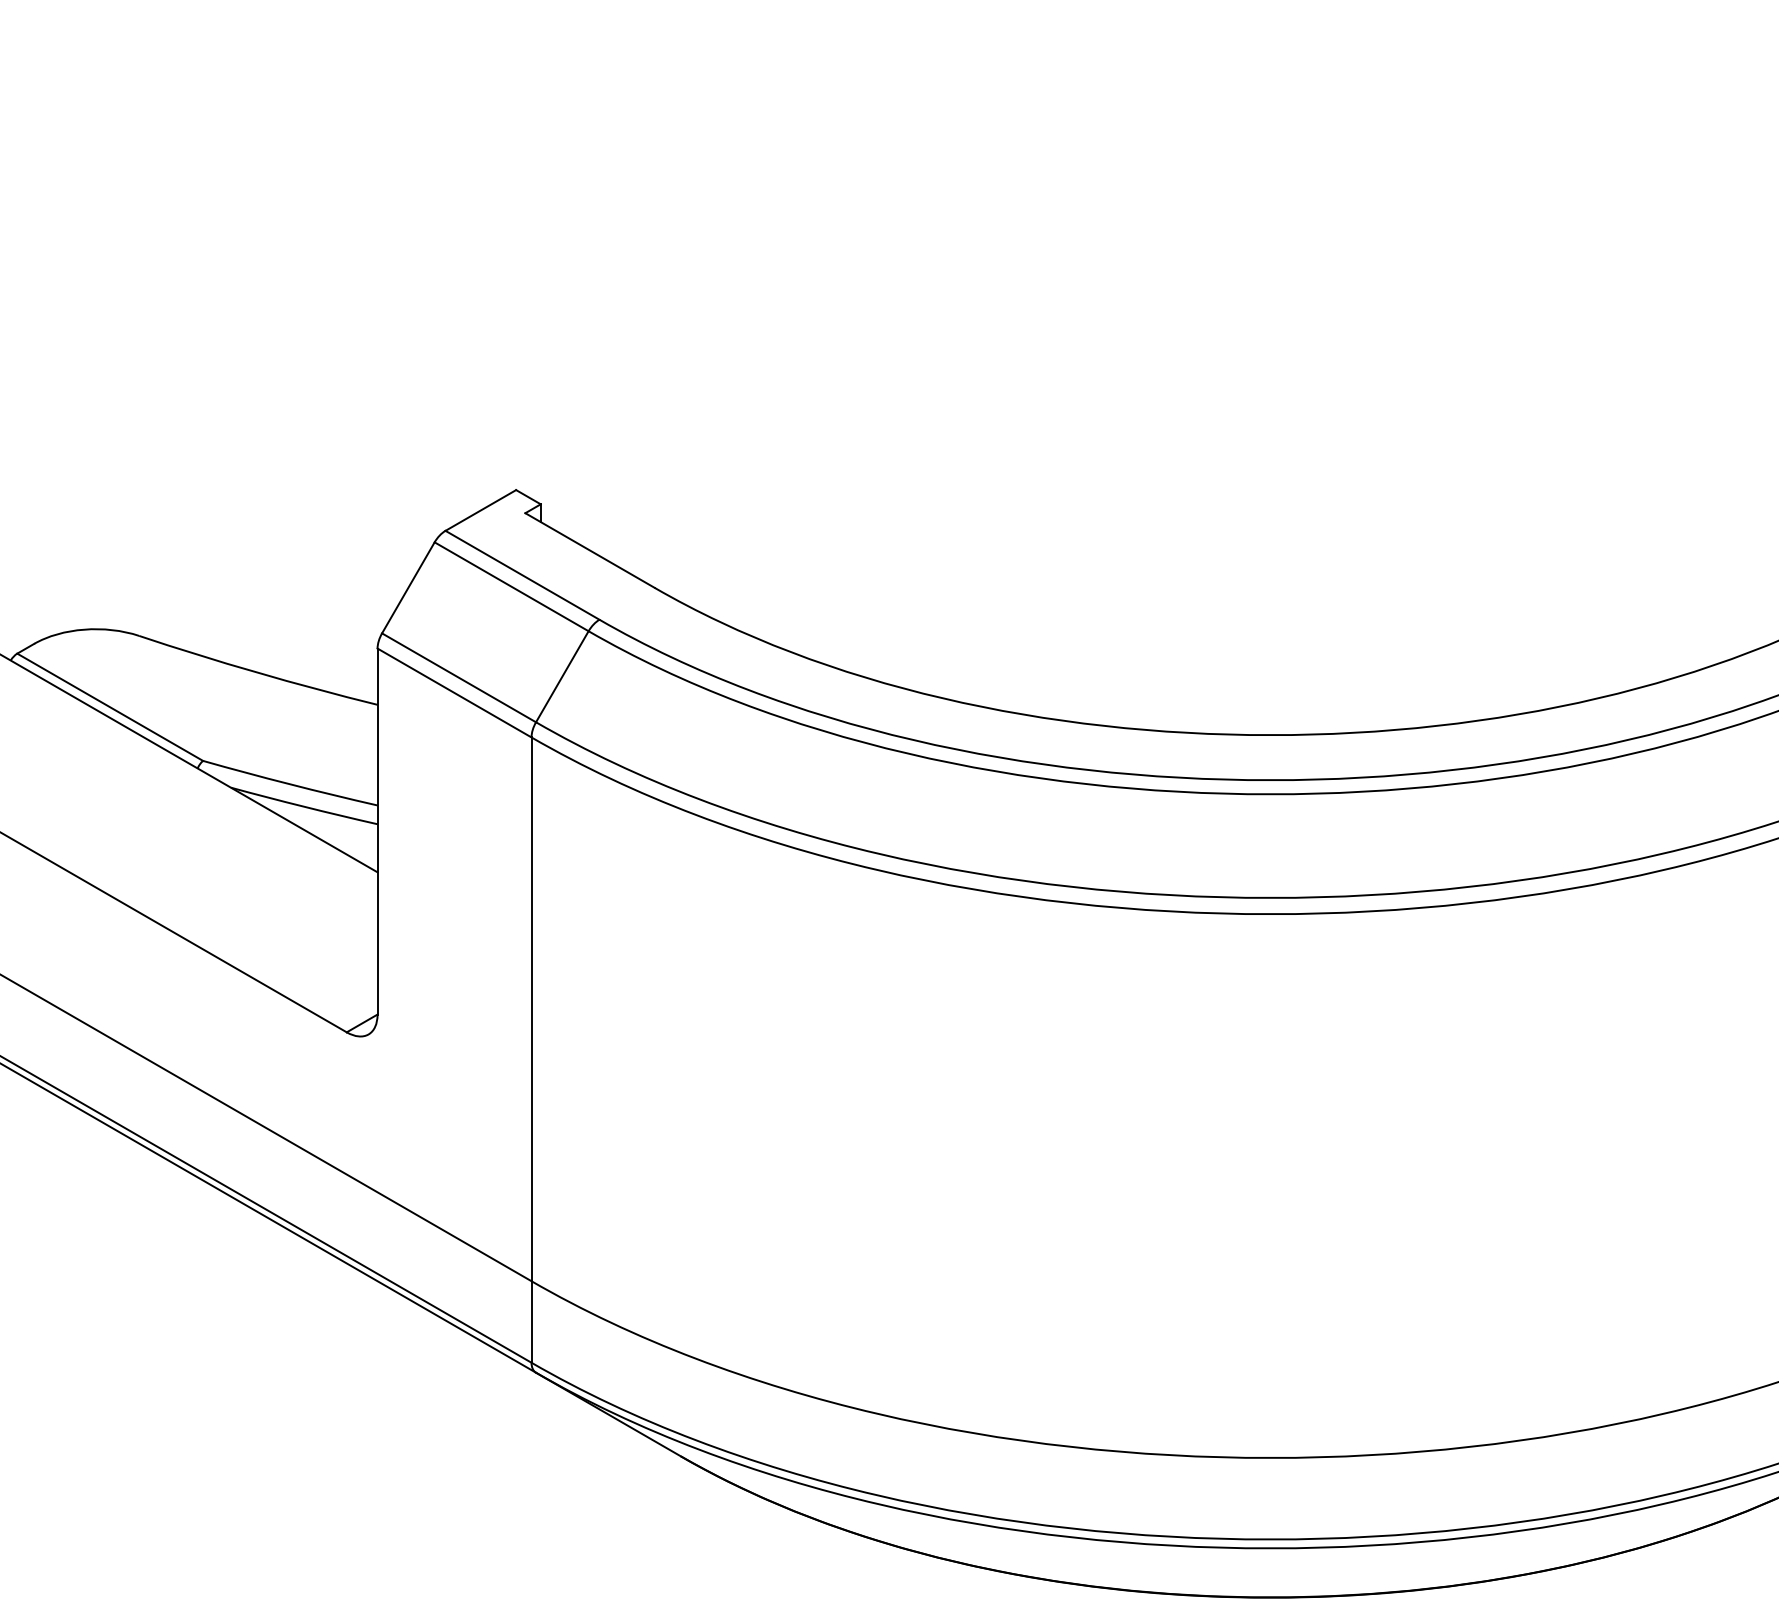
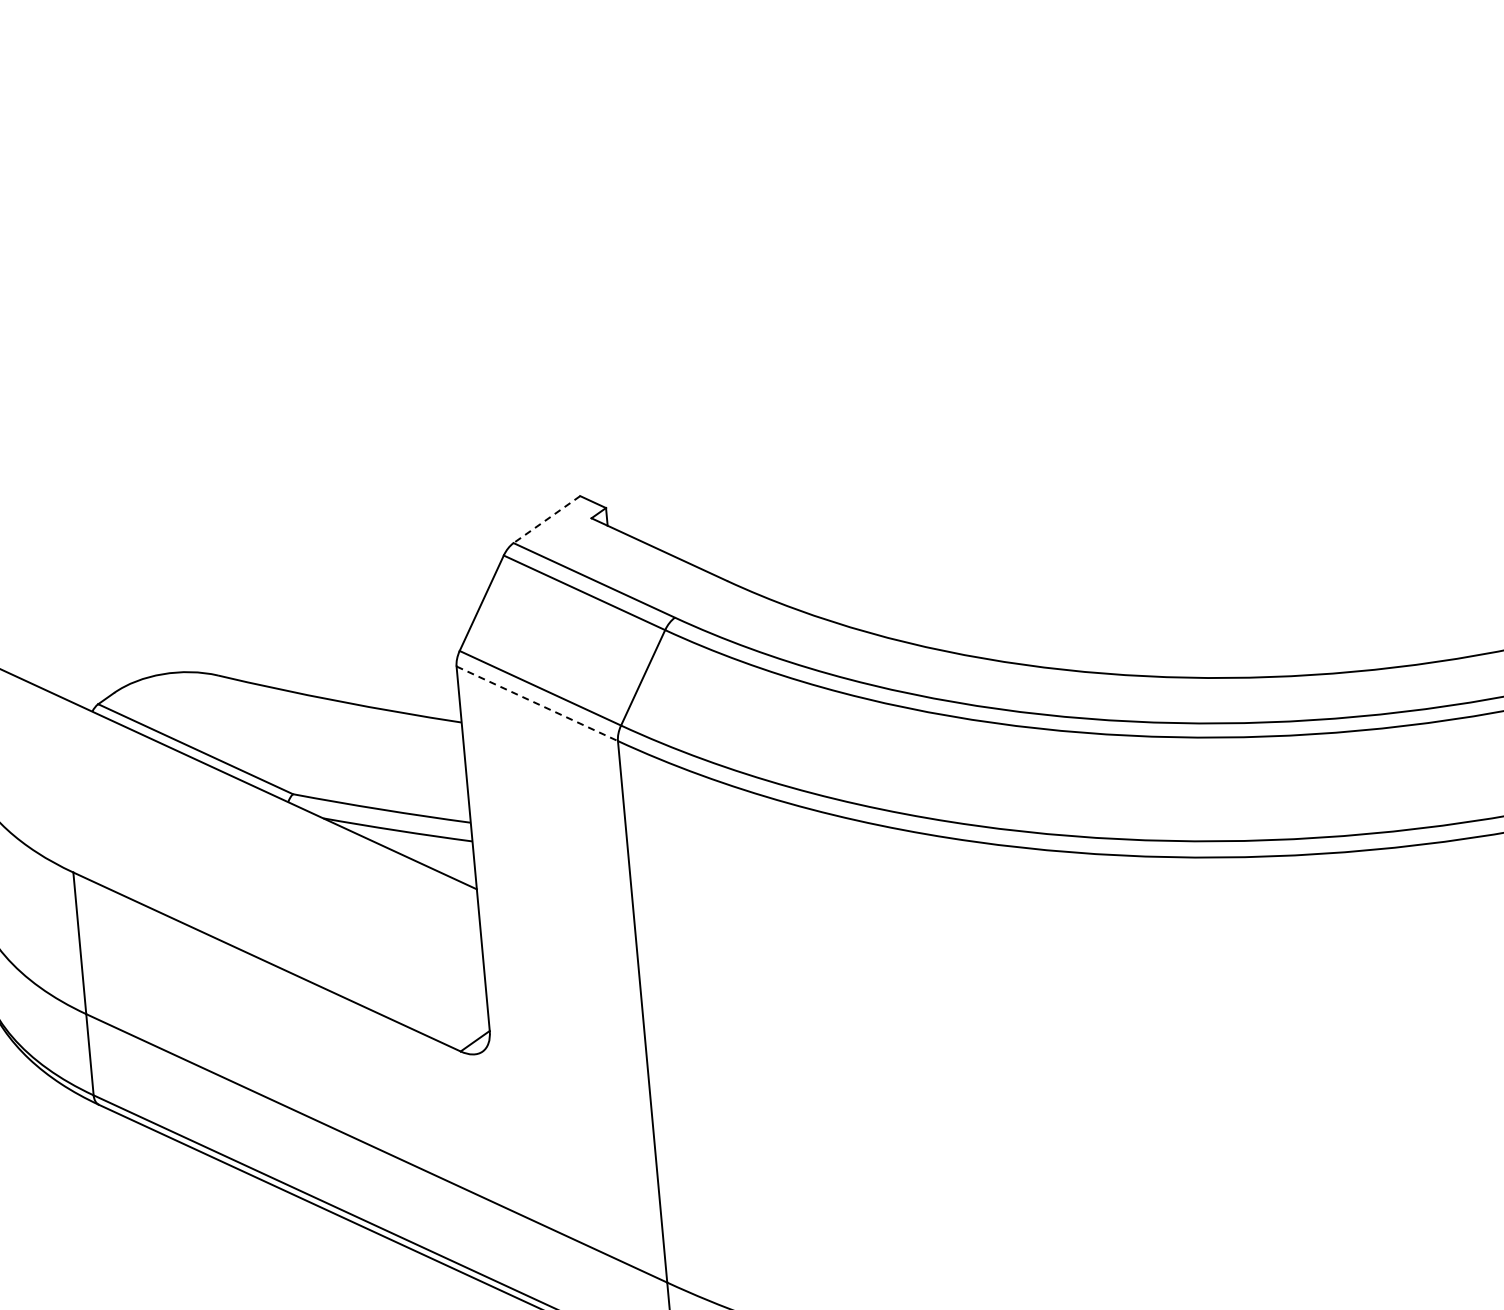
line: (480, 510) -> (546, 519), solid -> dashed
line: (454, 693) -> (537, 704), solid -> dashed

